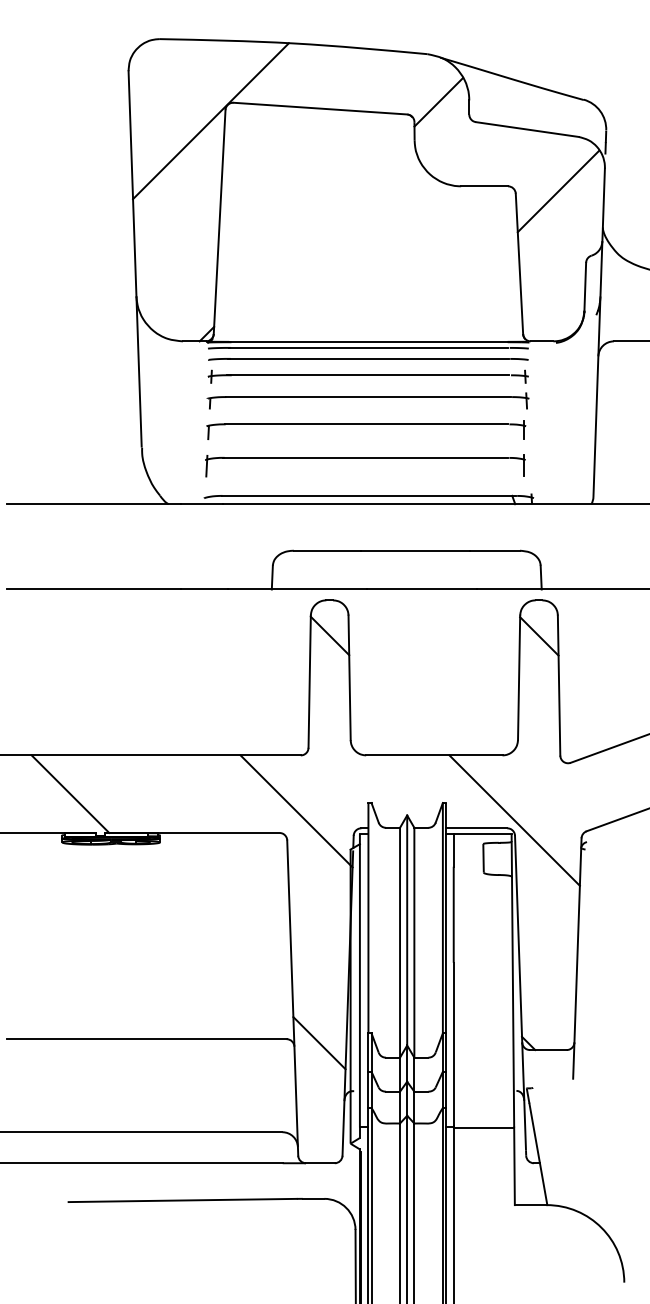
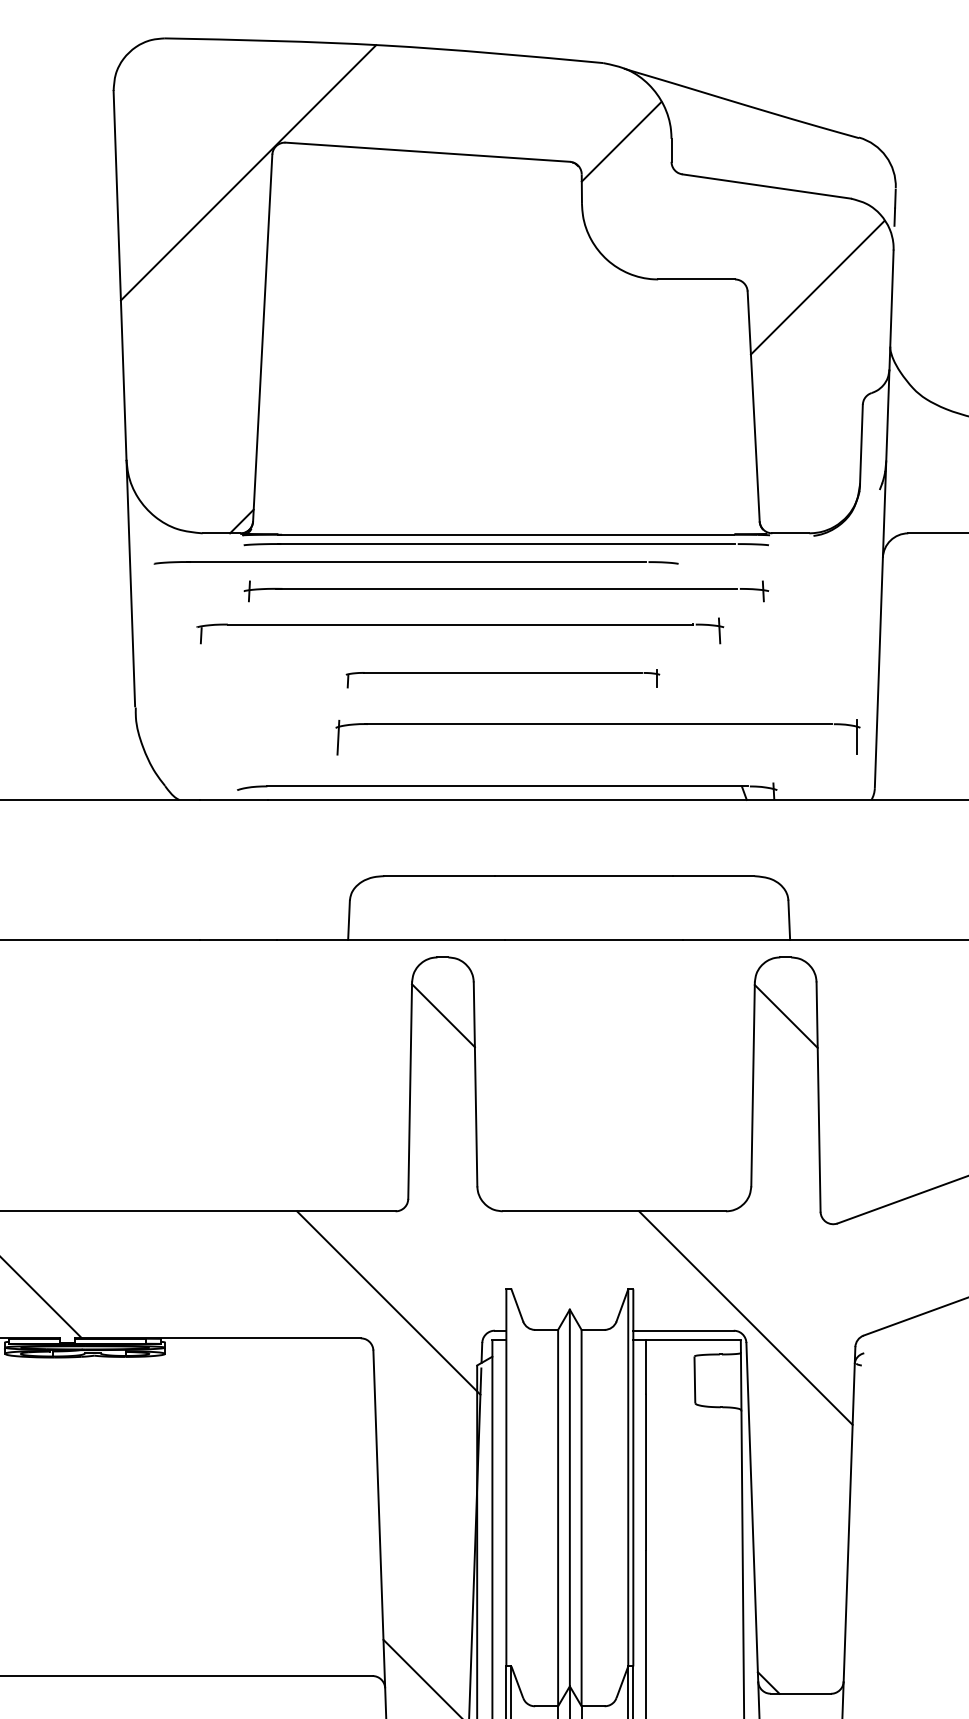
line: (368, 359) -> (416, 563), moved
part: (367, 400) -> (458, 630), moved
part: (366, 429) -> (503, 677), size x0.6
part: (365, 458) -> (598, 725), moved

